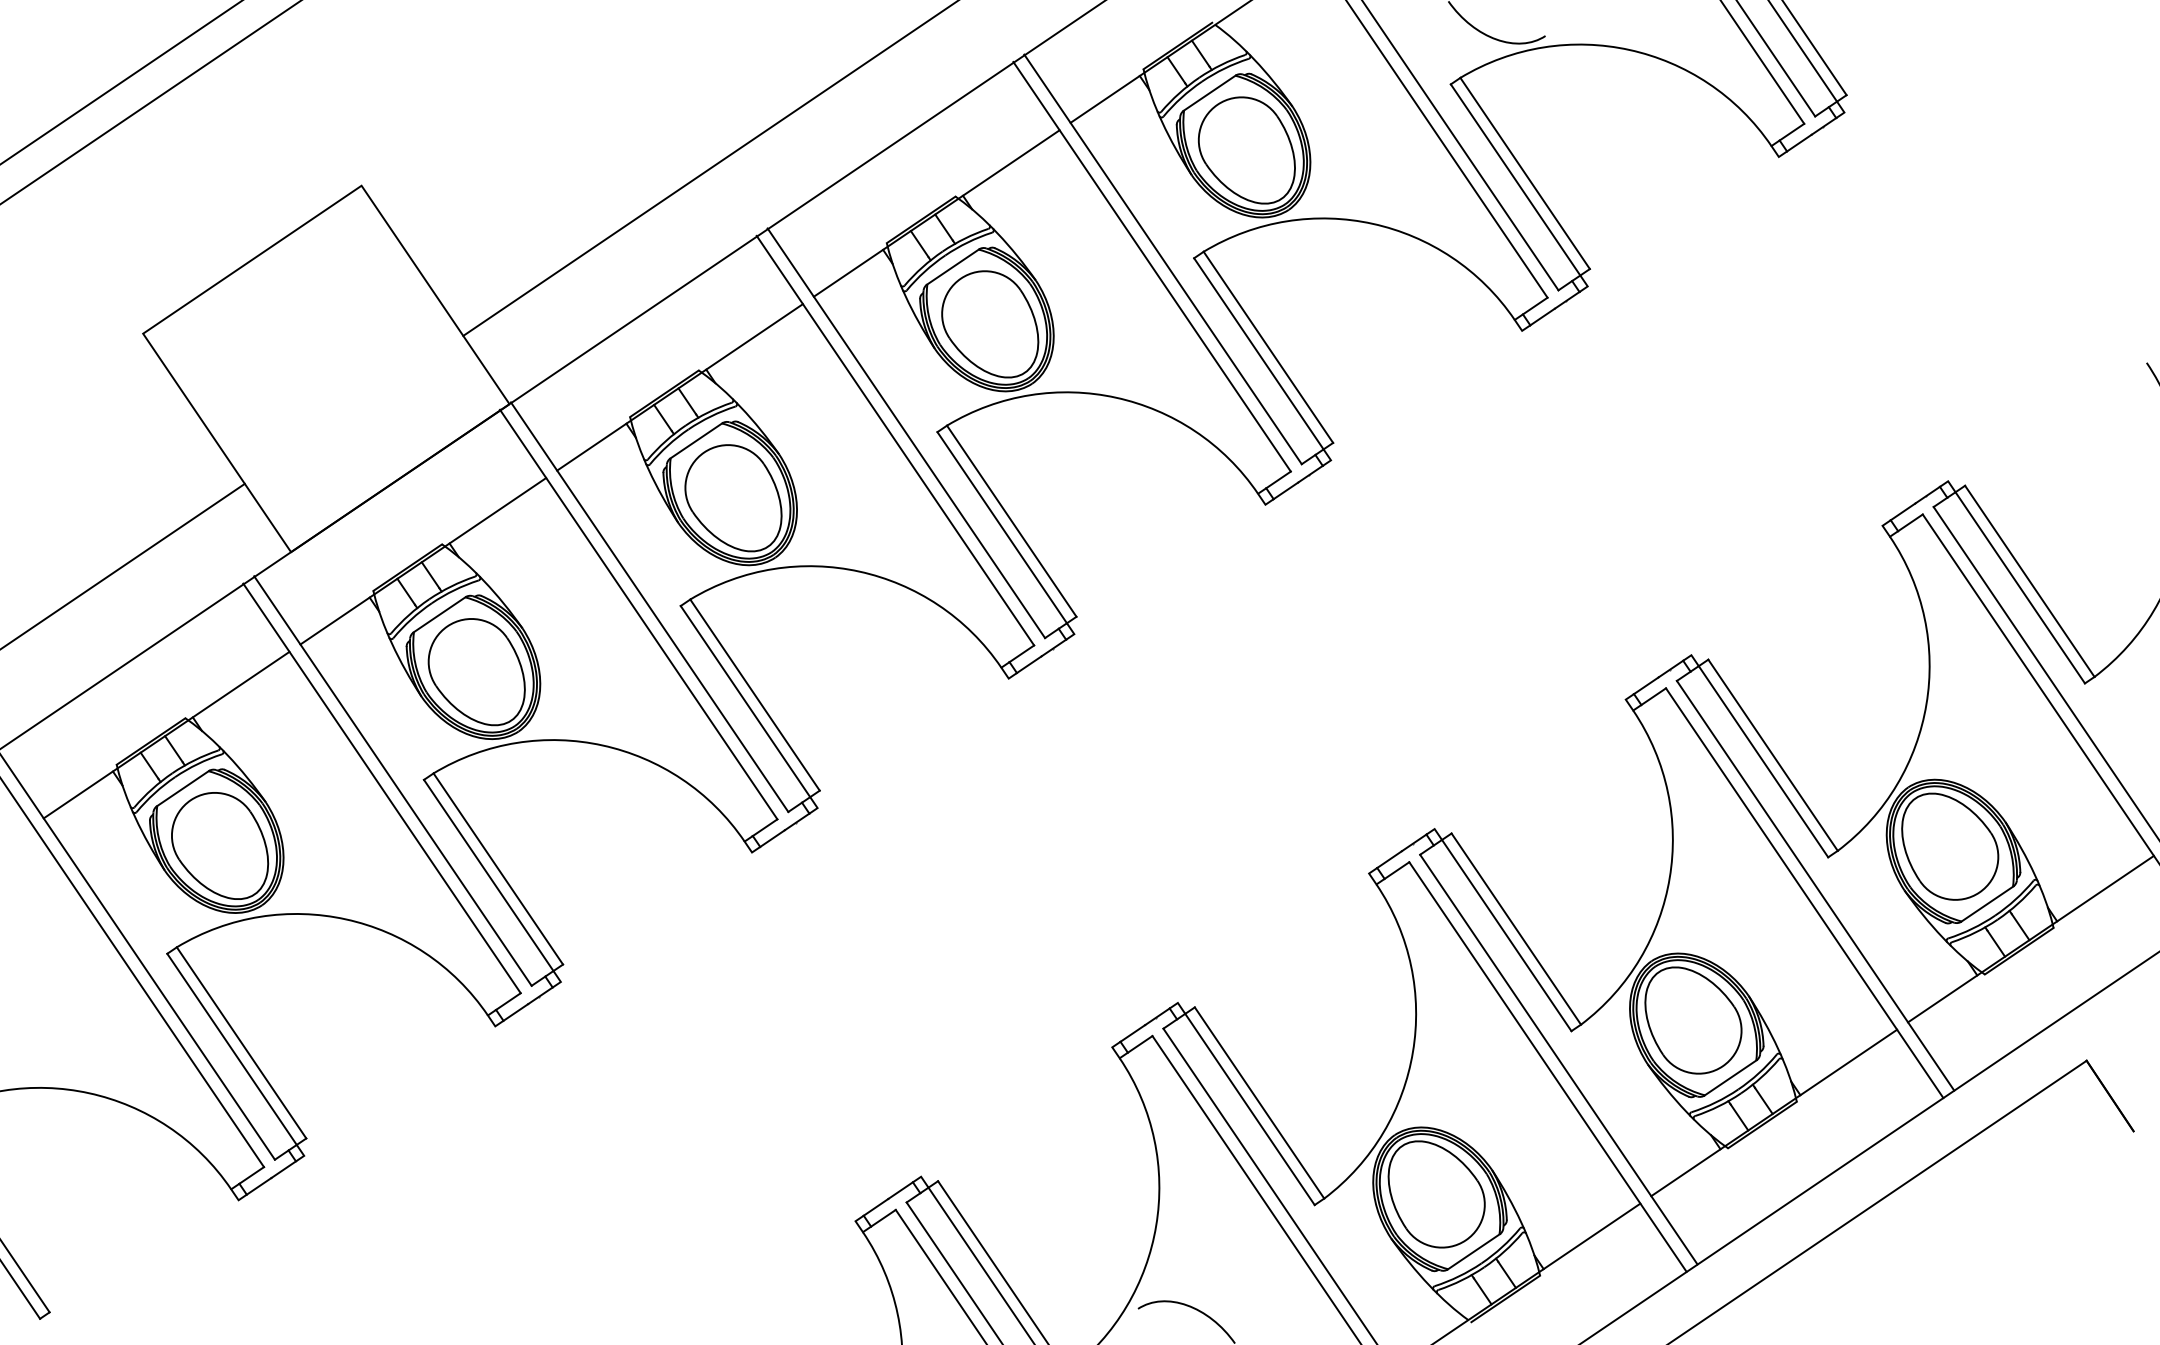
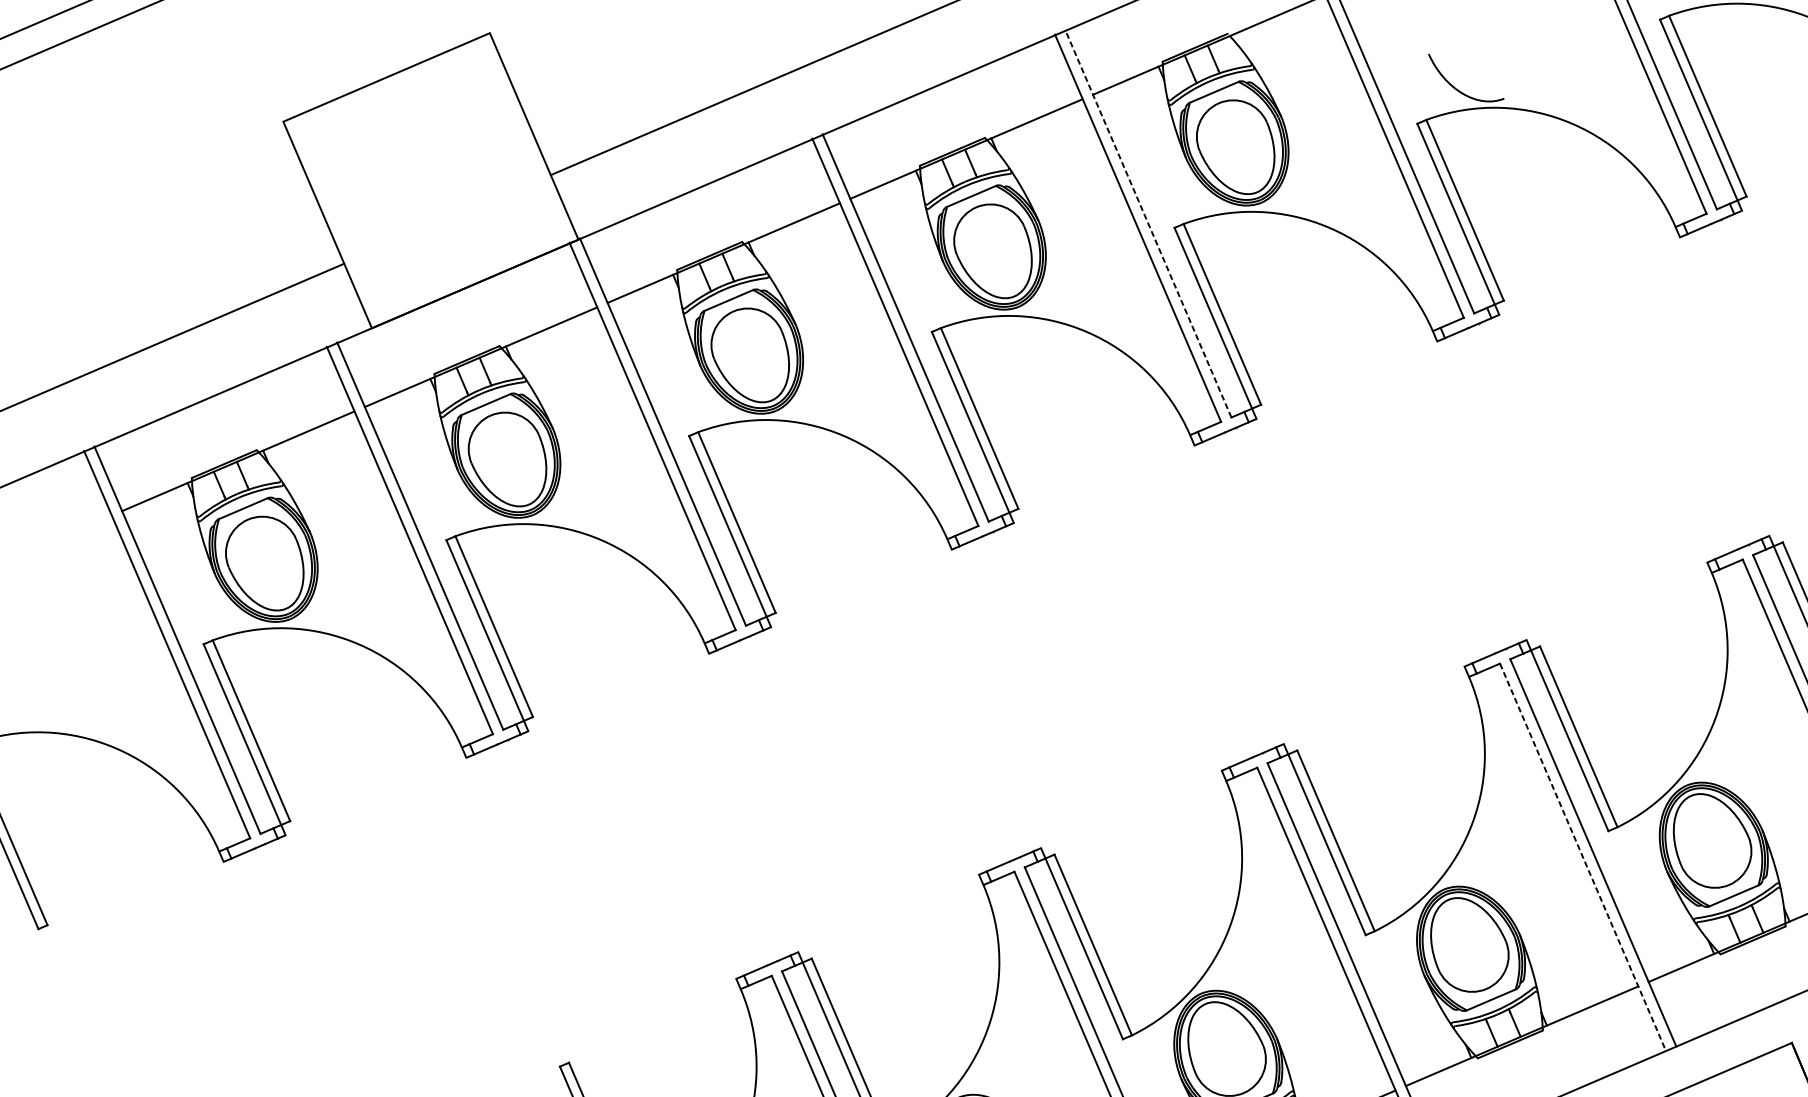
line: (1162, 259) -> (1147, 223), solid -> dashed
line: (1804, 893) -> (1582, 857), solid -> dashed

